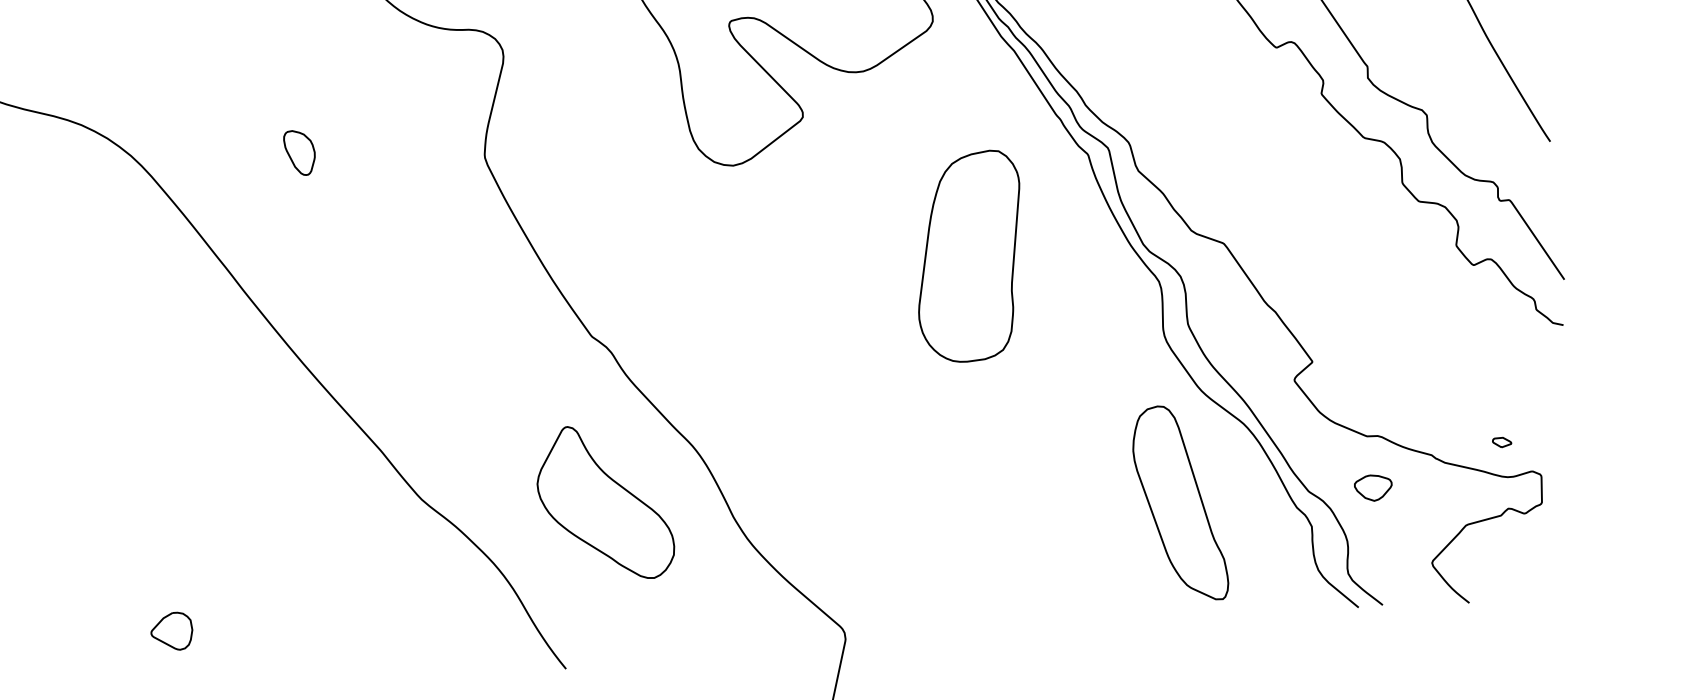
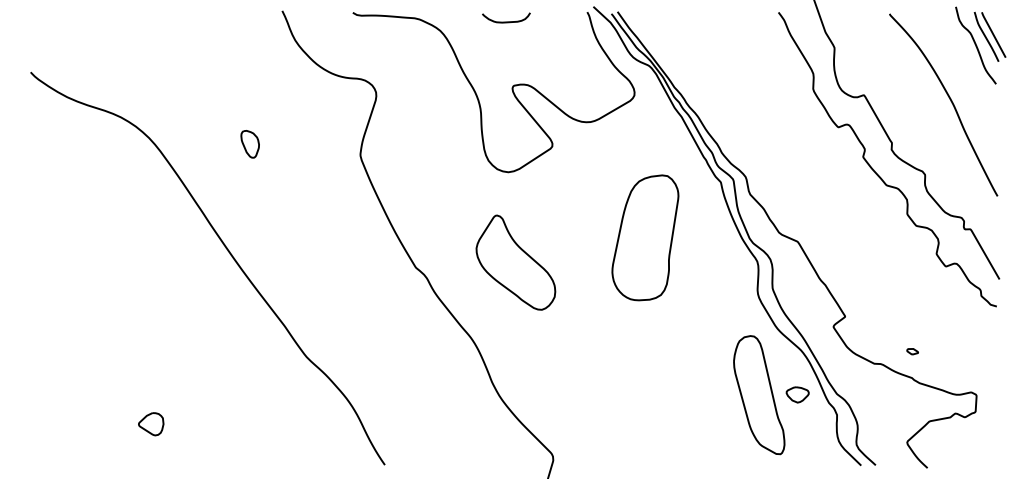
part: (1501, 442) -> (912, 351), moved
part: (1373, 487) -> (797, 394), moved
part: (604, 502) -> (515, 262), moved

